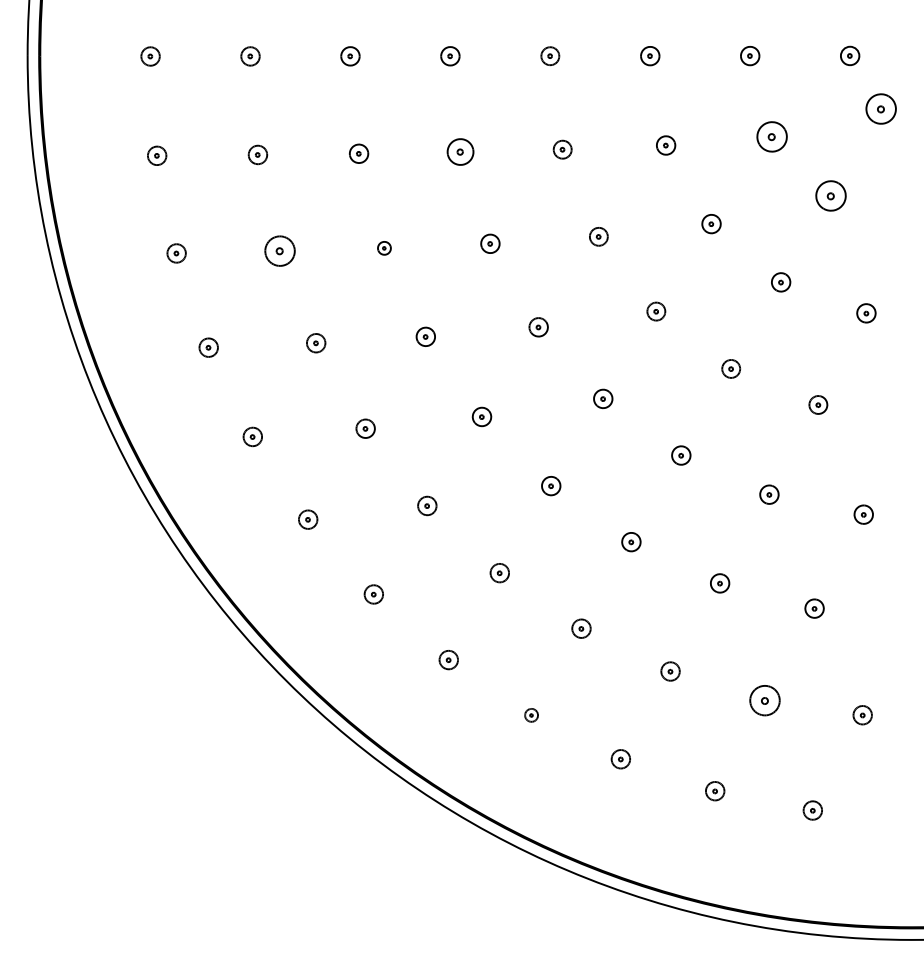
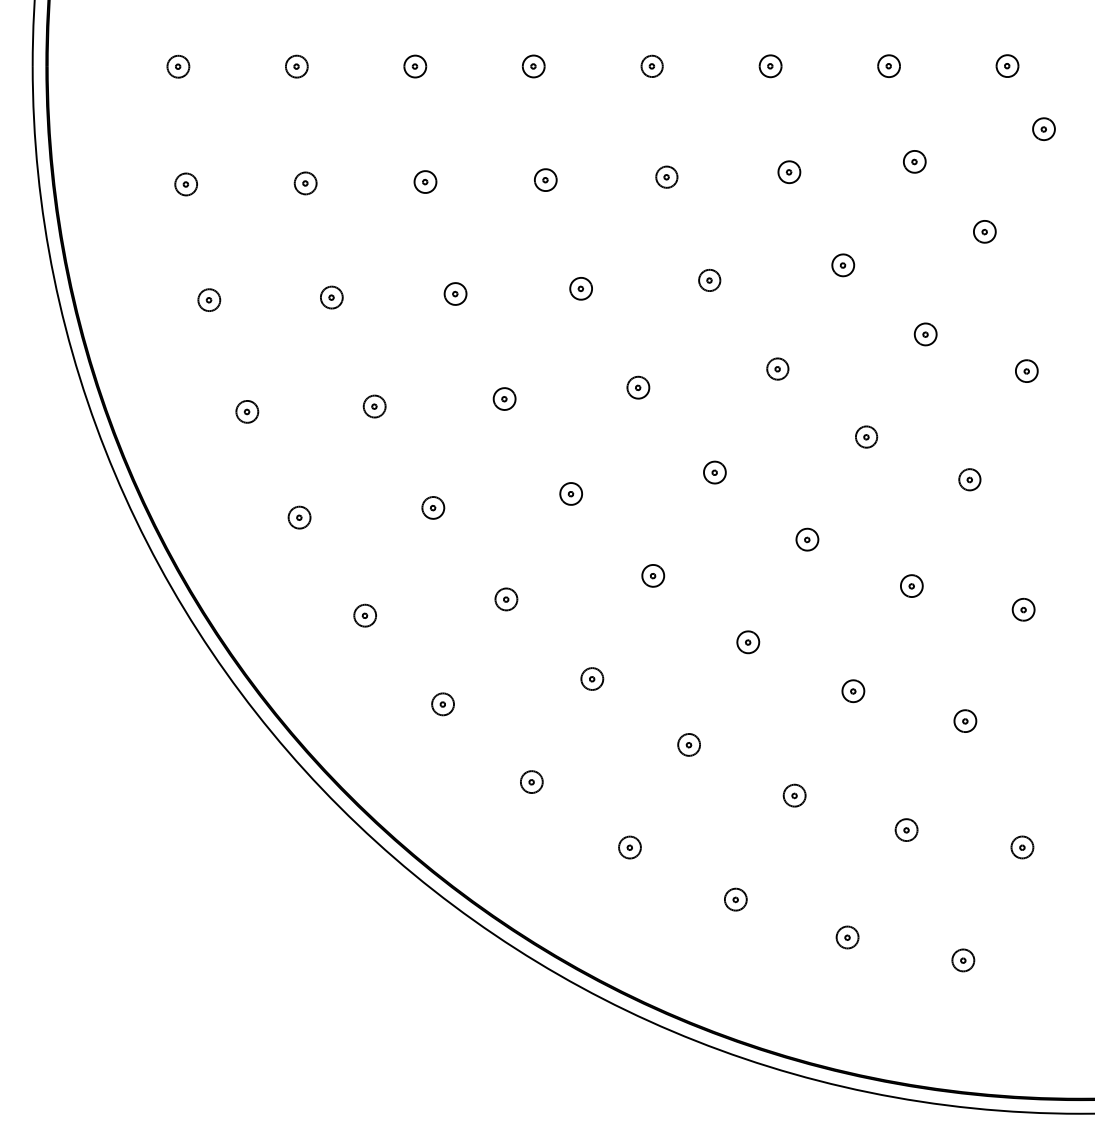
part: (880, 109) -> (1043, 129), size x0.62
part: (771, 136) -> (914, 161), size x0.62
part: (460, 152) -> (545, 180), size x0.71
part: (830, 195) -> (984, 231), size x0.62
part: (384, 248) -> (455, 294), size x1.43
part: (279, 251) -> (331, 297), size x0.62
part: (764, 700) -> (906, 830), size x0.62
part: (531, 715) -> (629, 847), size x1.43

